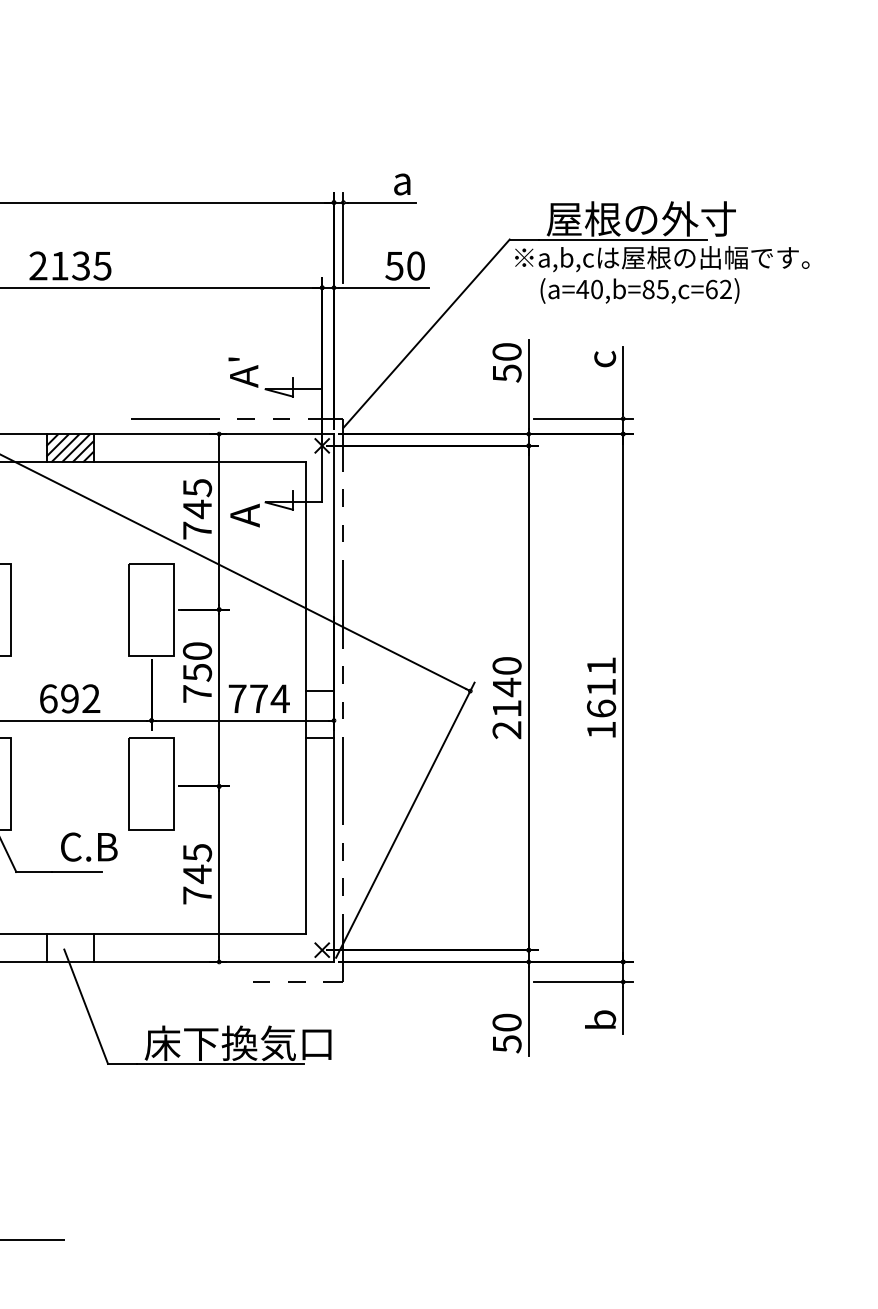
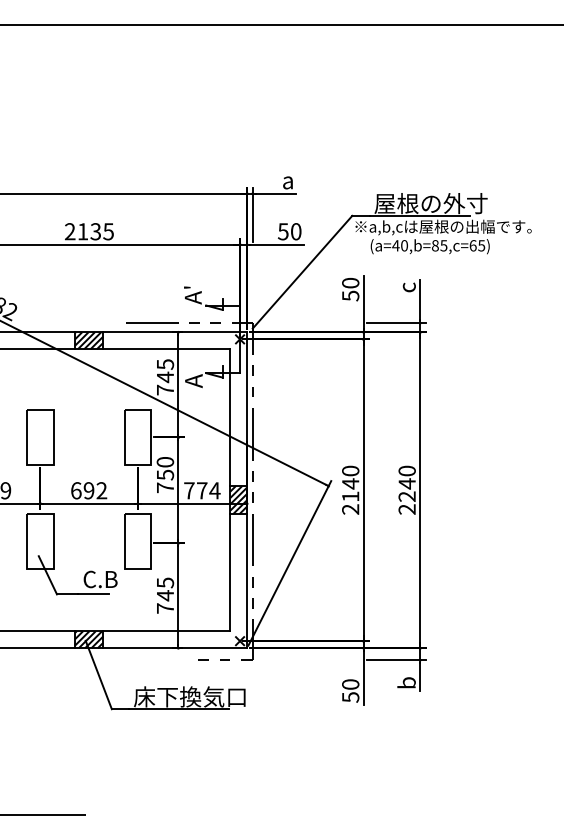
text: (725, 289) -> (481, 245), (a=40,b=85,c=62) -> (a=40,b=85,c=65)
text: (600, 696) -> (406, 489), 1611 -> 2240
hatch: (319, 715) -> (238, 500), added
hatch: (70, 947) -> (89, 639), added

